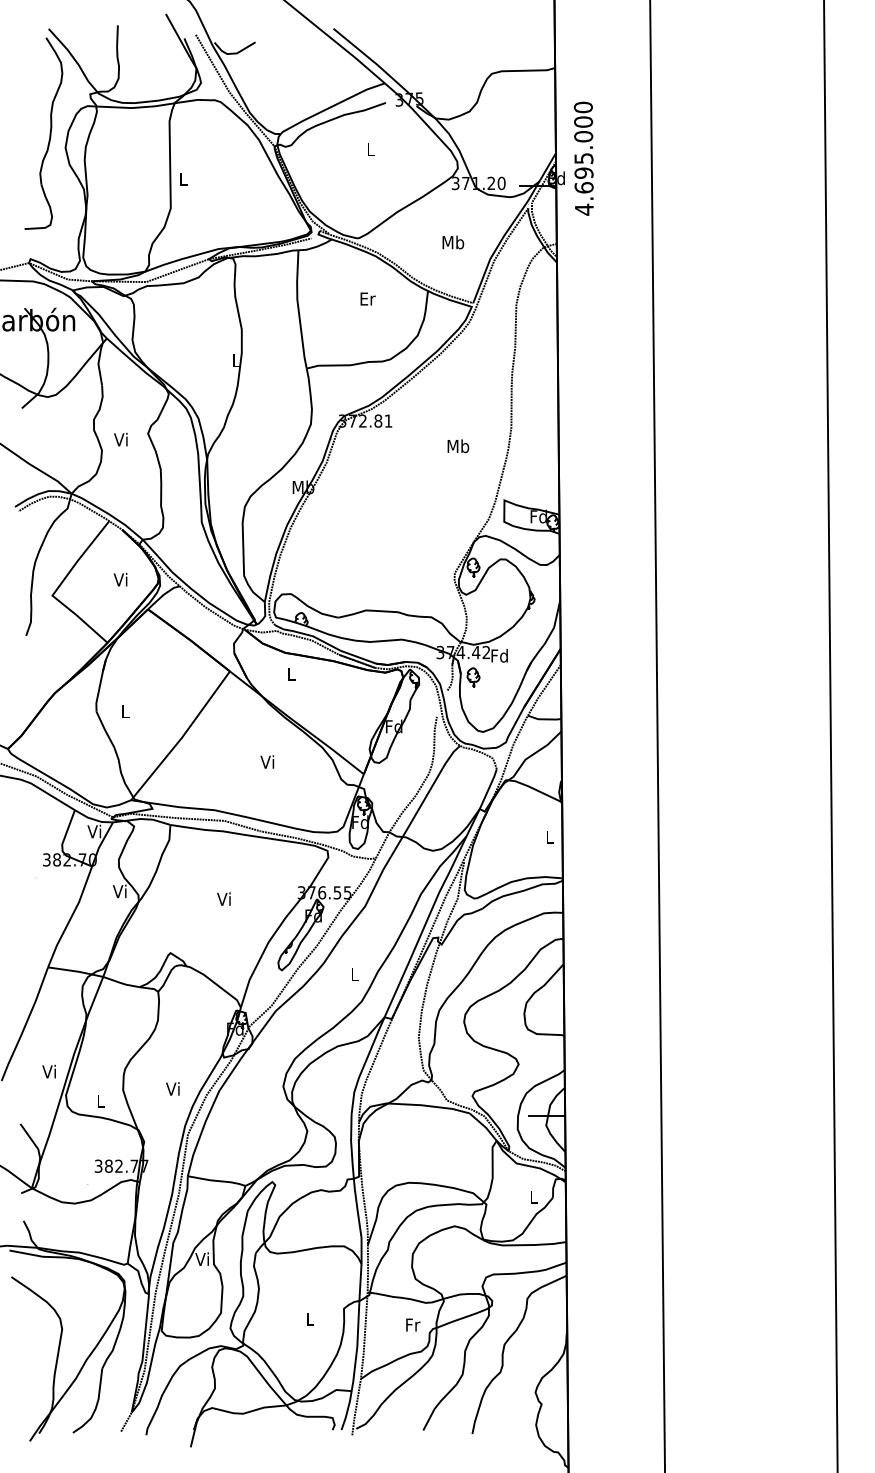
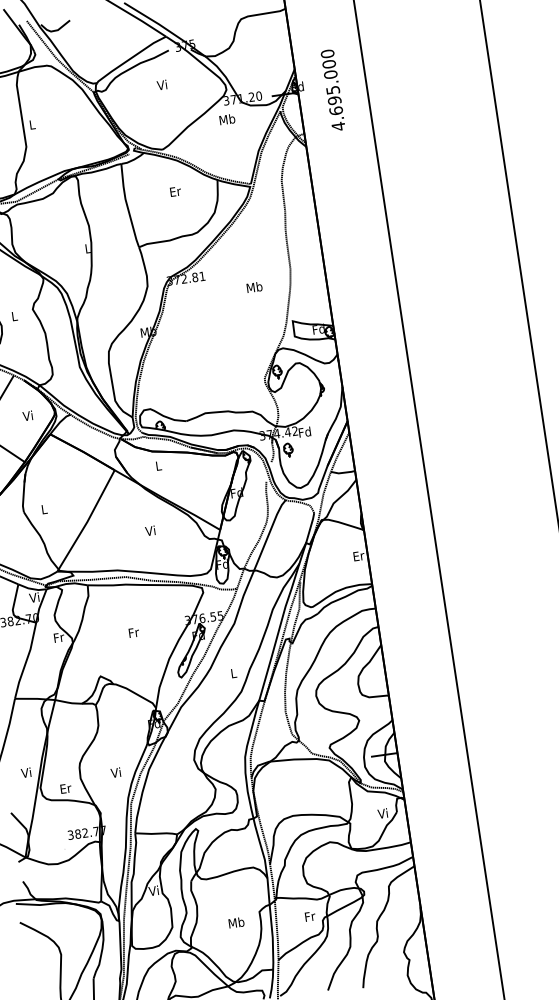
text: (369, 149) -> (161, 85), L -> Vi
text: (583, 158) -> (332, 90), moved
text: (453, 242) -> (227, 119), moved
text: (120, 439) -> (13, 316), Vi -> L
text: (549, 836) -> (358, 555), L -> Er
text: (120, 891) -> (58, 637), Vi -> Fr
text: (224, 898) -> (133, 632), Vi -> Fr
text: (100, 1100) -> (65, 788), L -> Er
text: (532, 1196) -> (382, 813), L -> Vi
text: (310, 1319) -> (236, 922), L -> Mb

